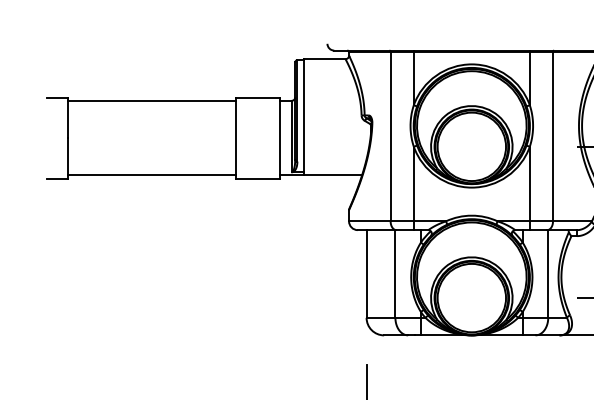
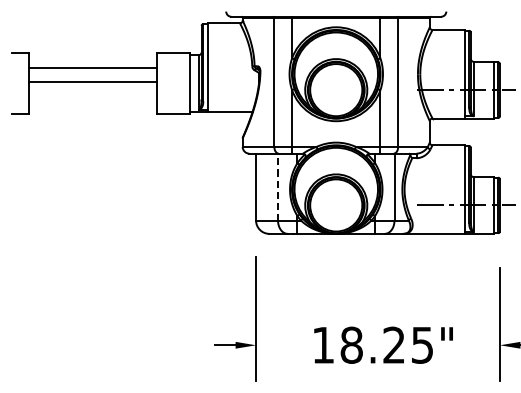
line: (152, 101) -> (92, 68), moved
line: (152, 174) -> (92, 81), moved
line: (396, 273) -> (278, 186), solid -> dashed

